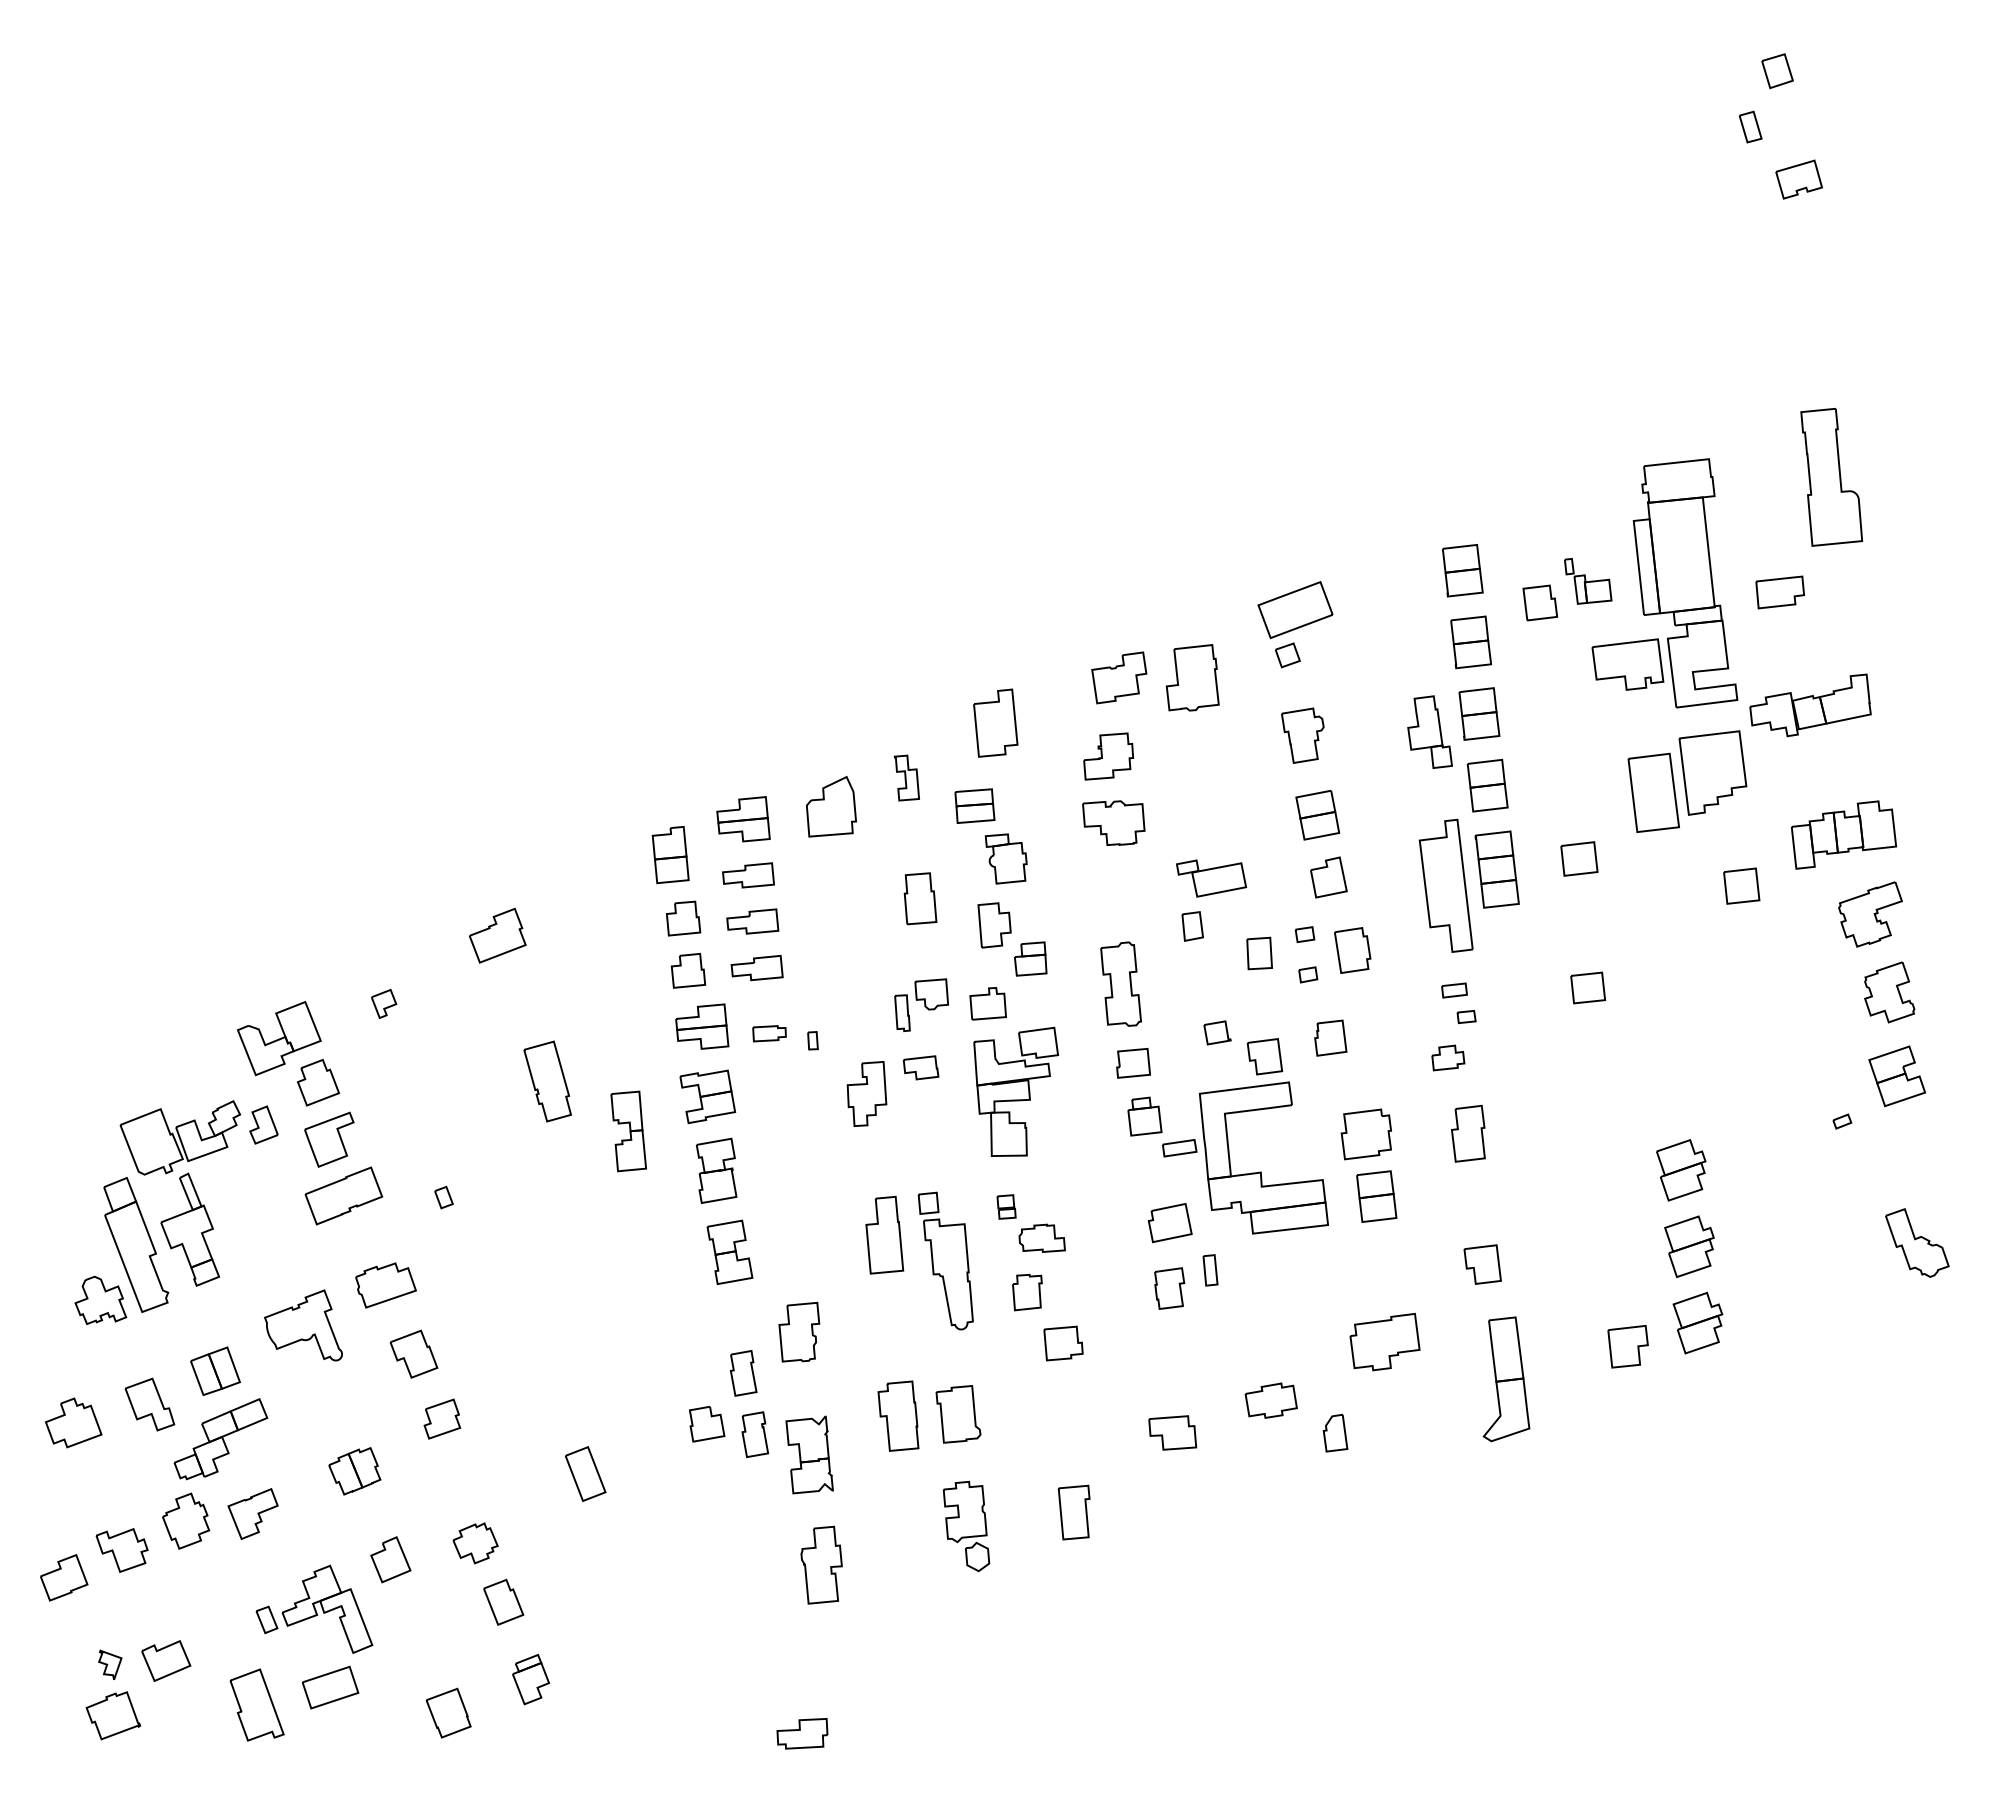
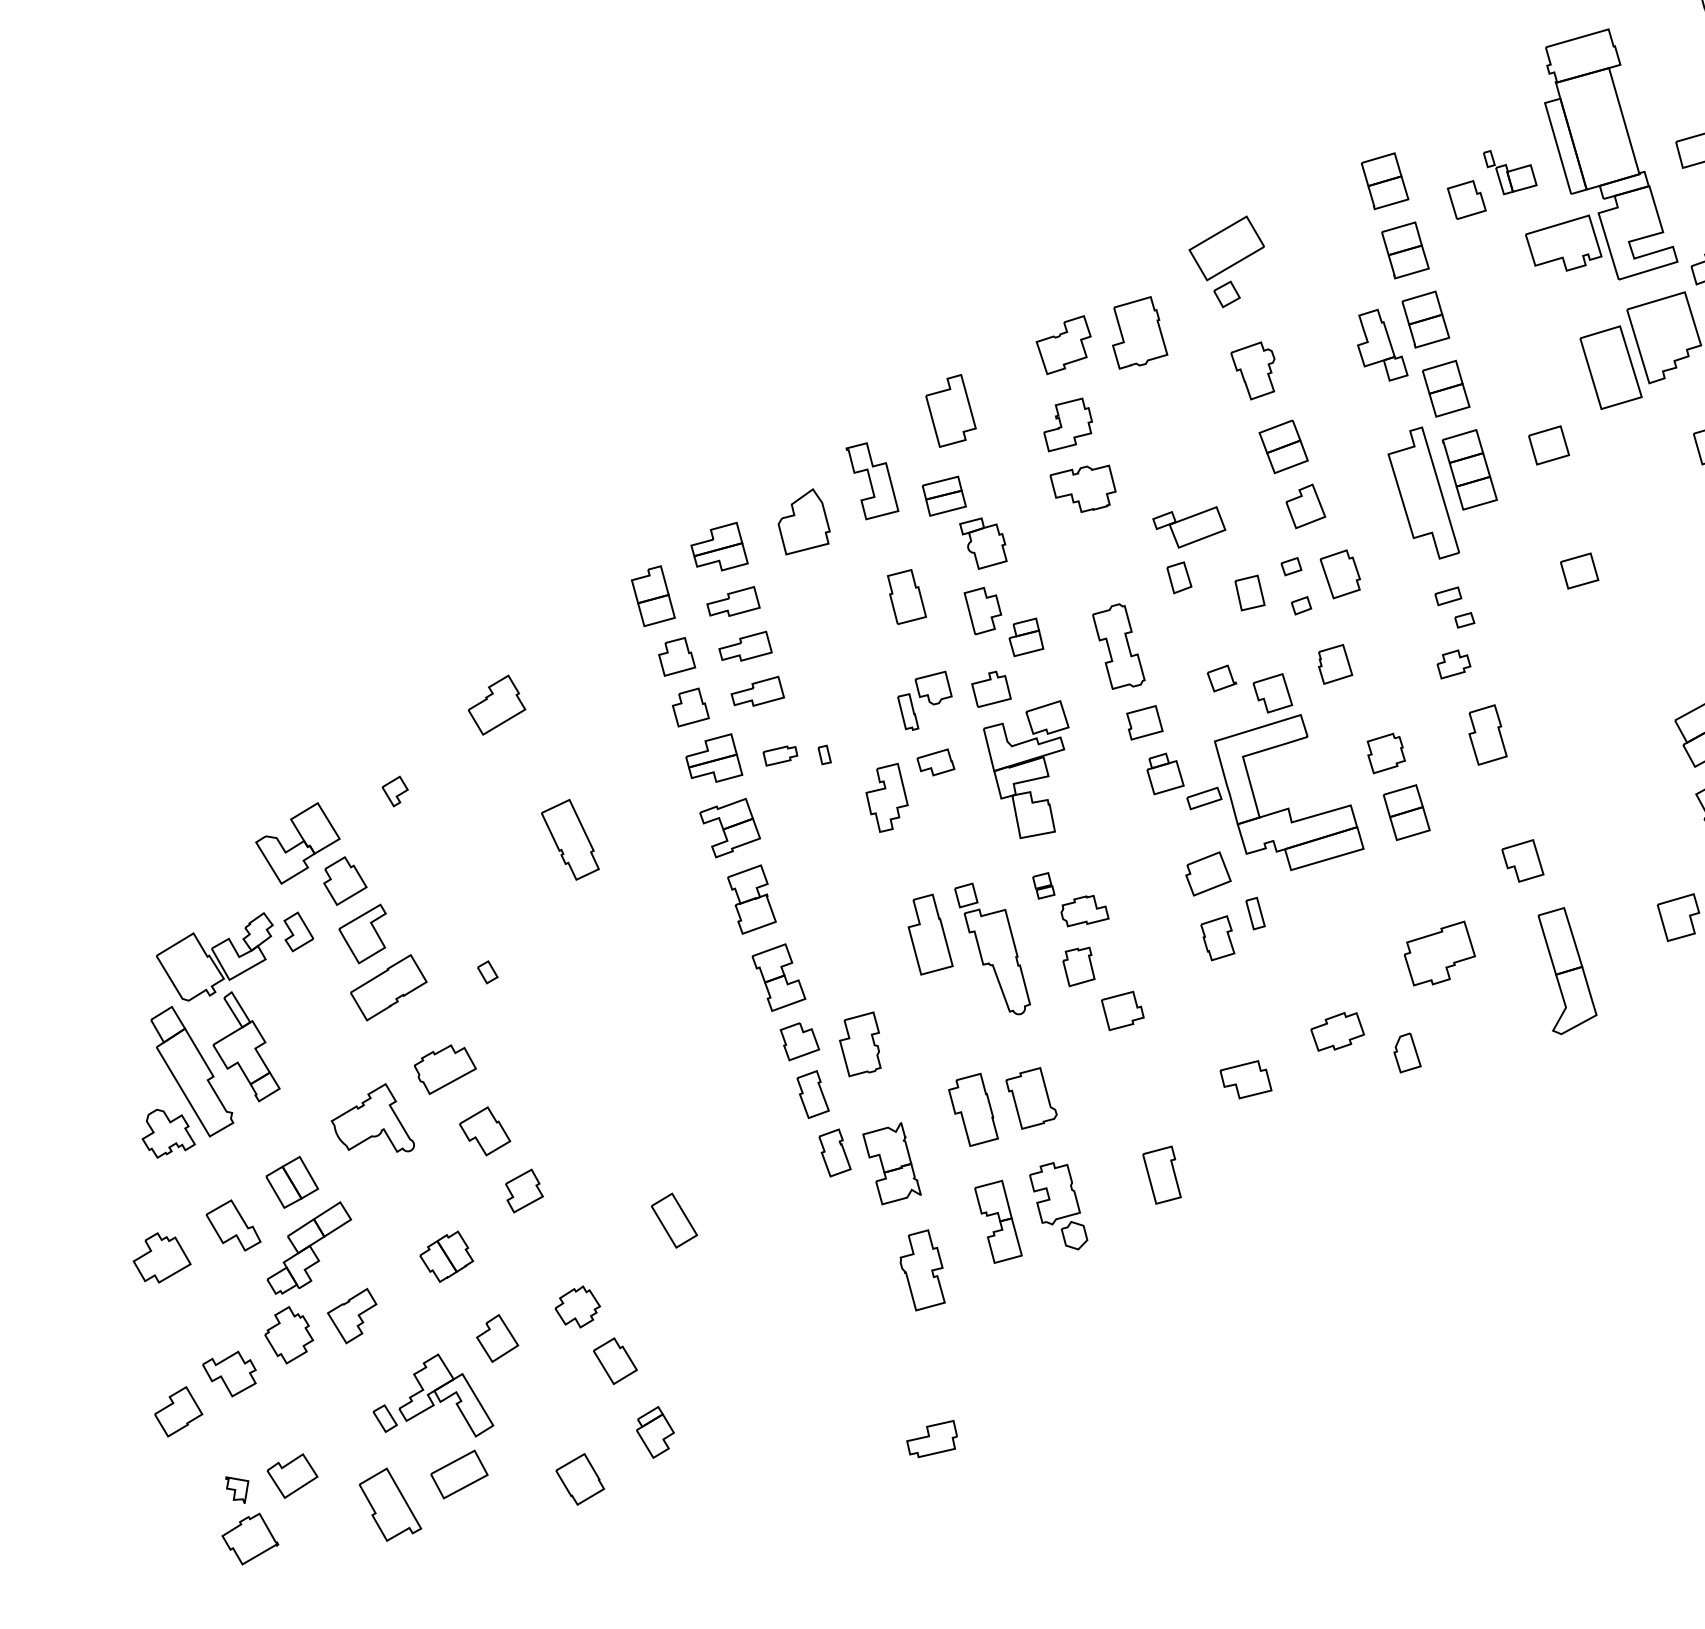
part: (906, 777) -> (872, 479), size x1.67
part: (628, 1131) -> (998, 1221), moved
part: (1365, 1134) -> (1385, 753), size x0.71
part: (707, 1424) -> (800, 1041), moved

